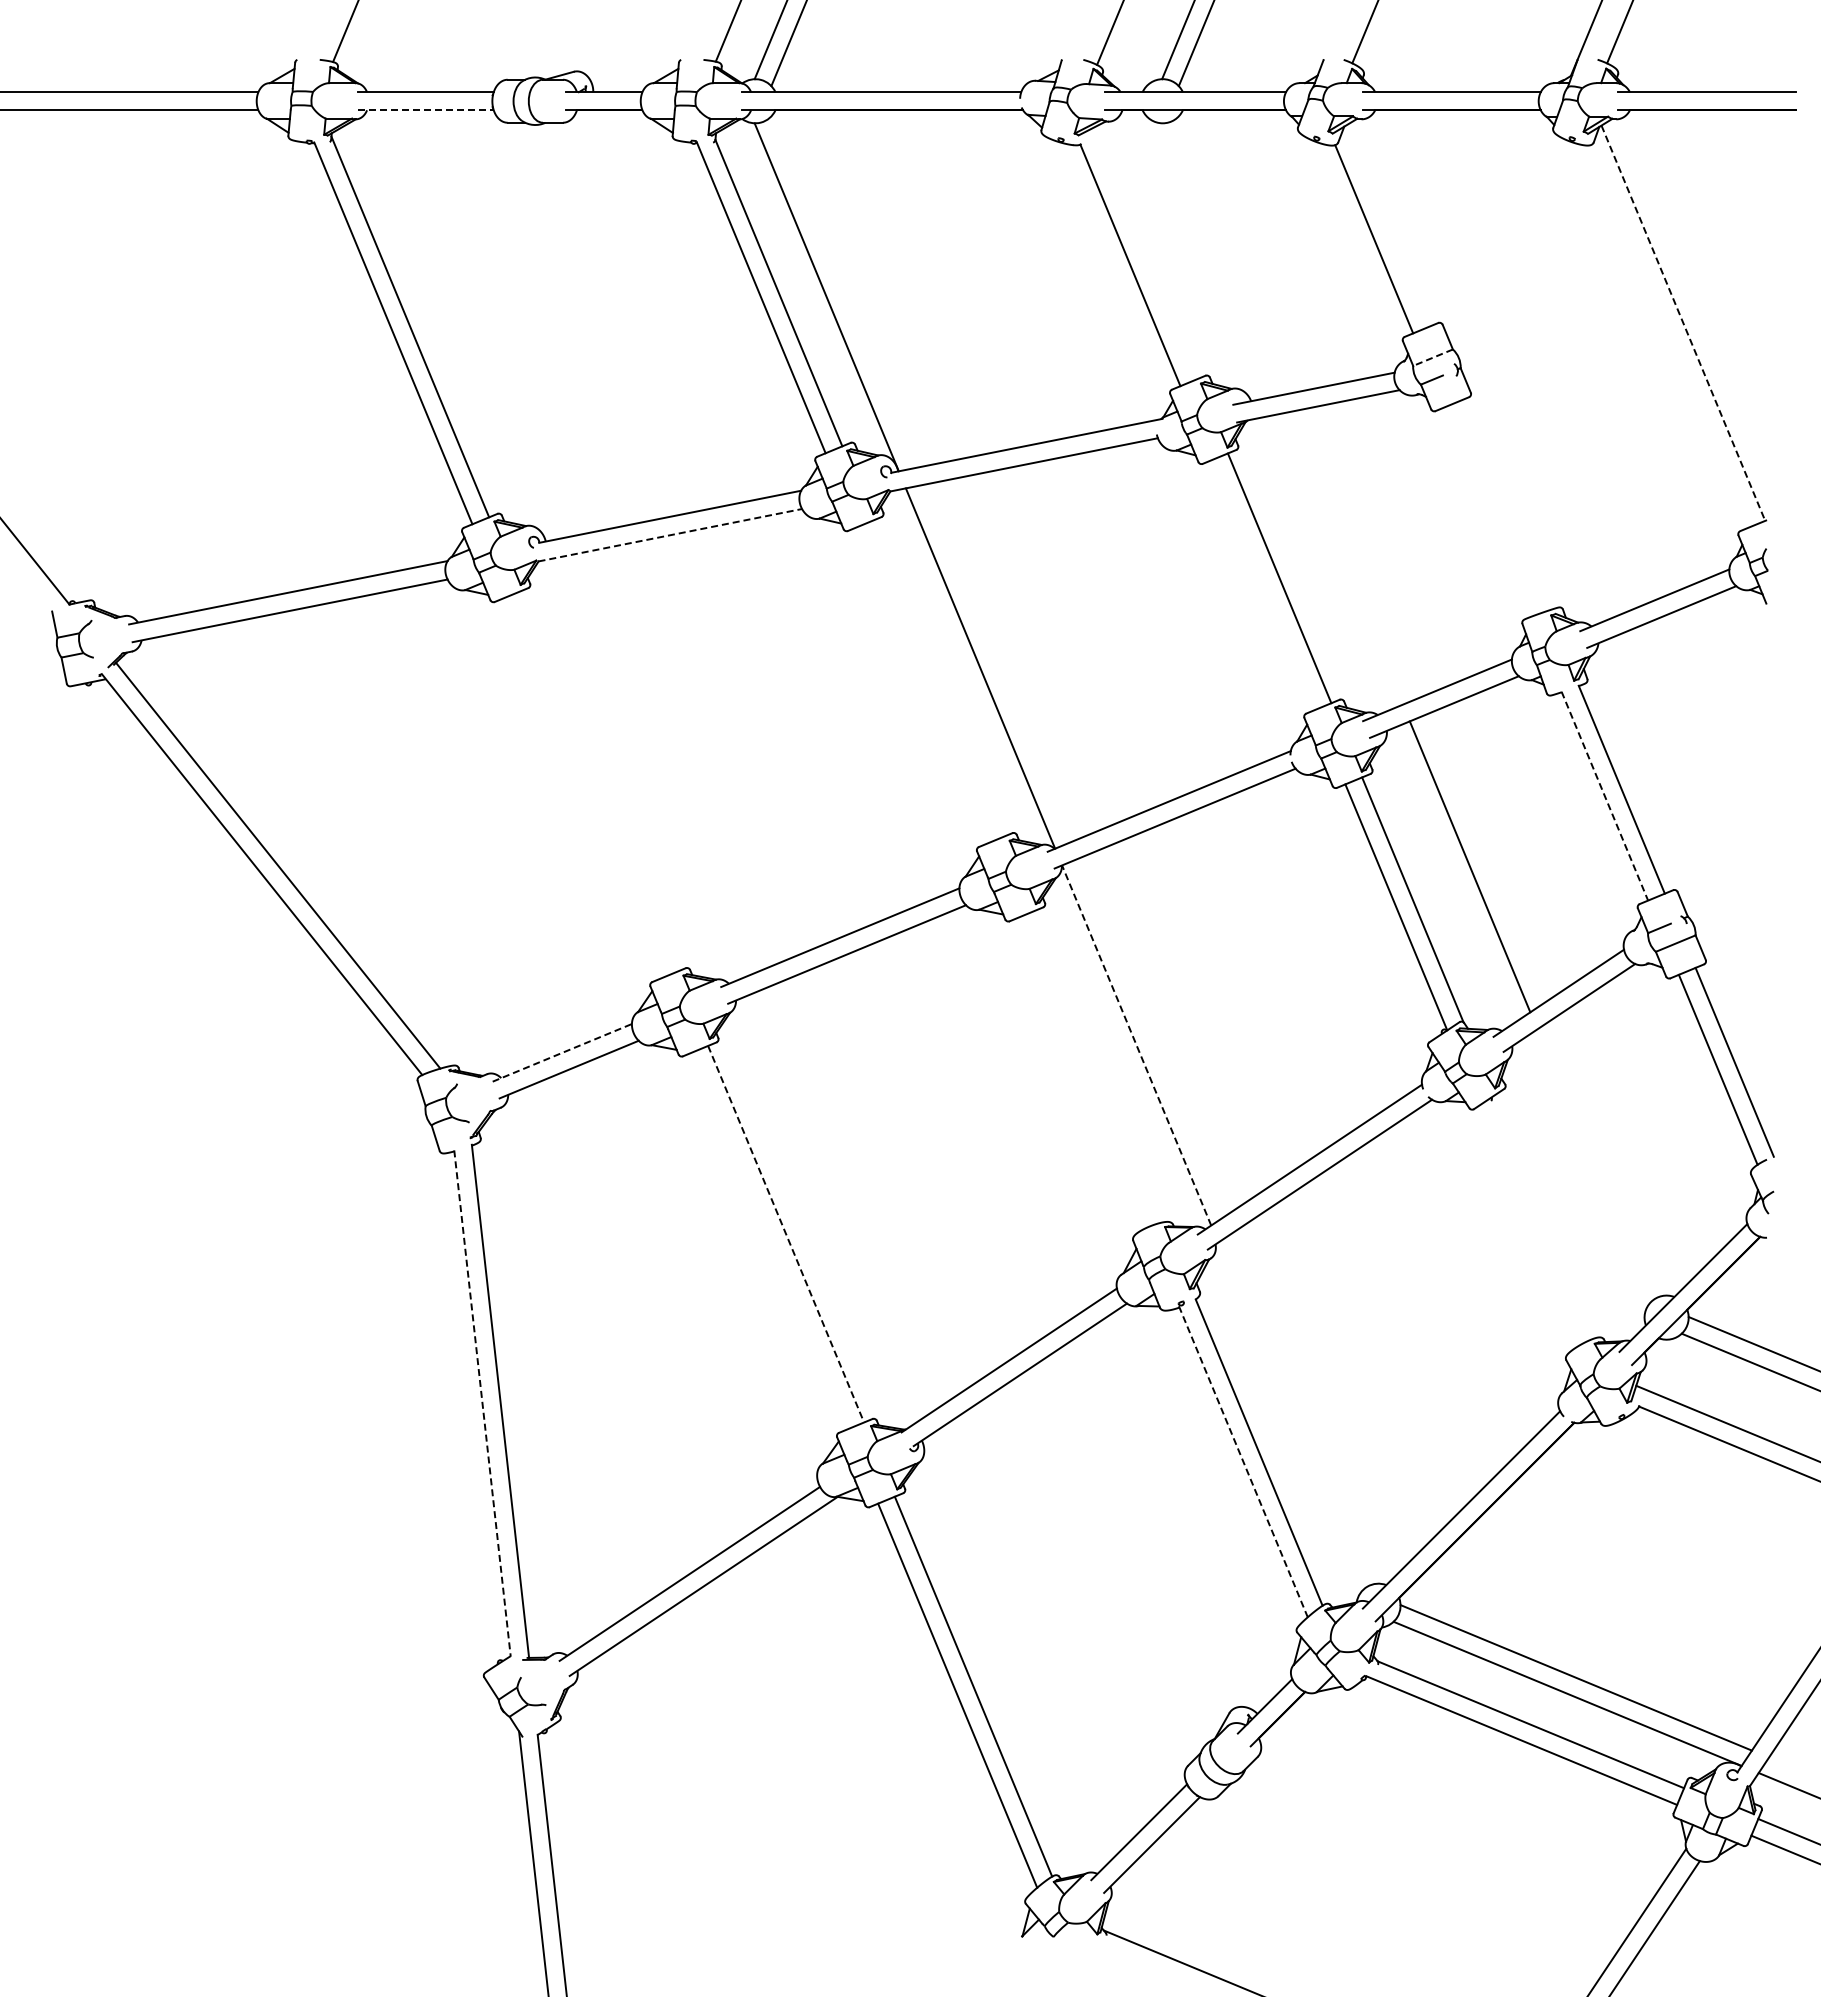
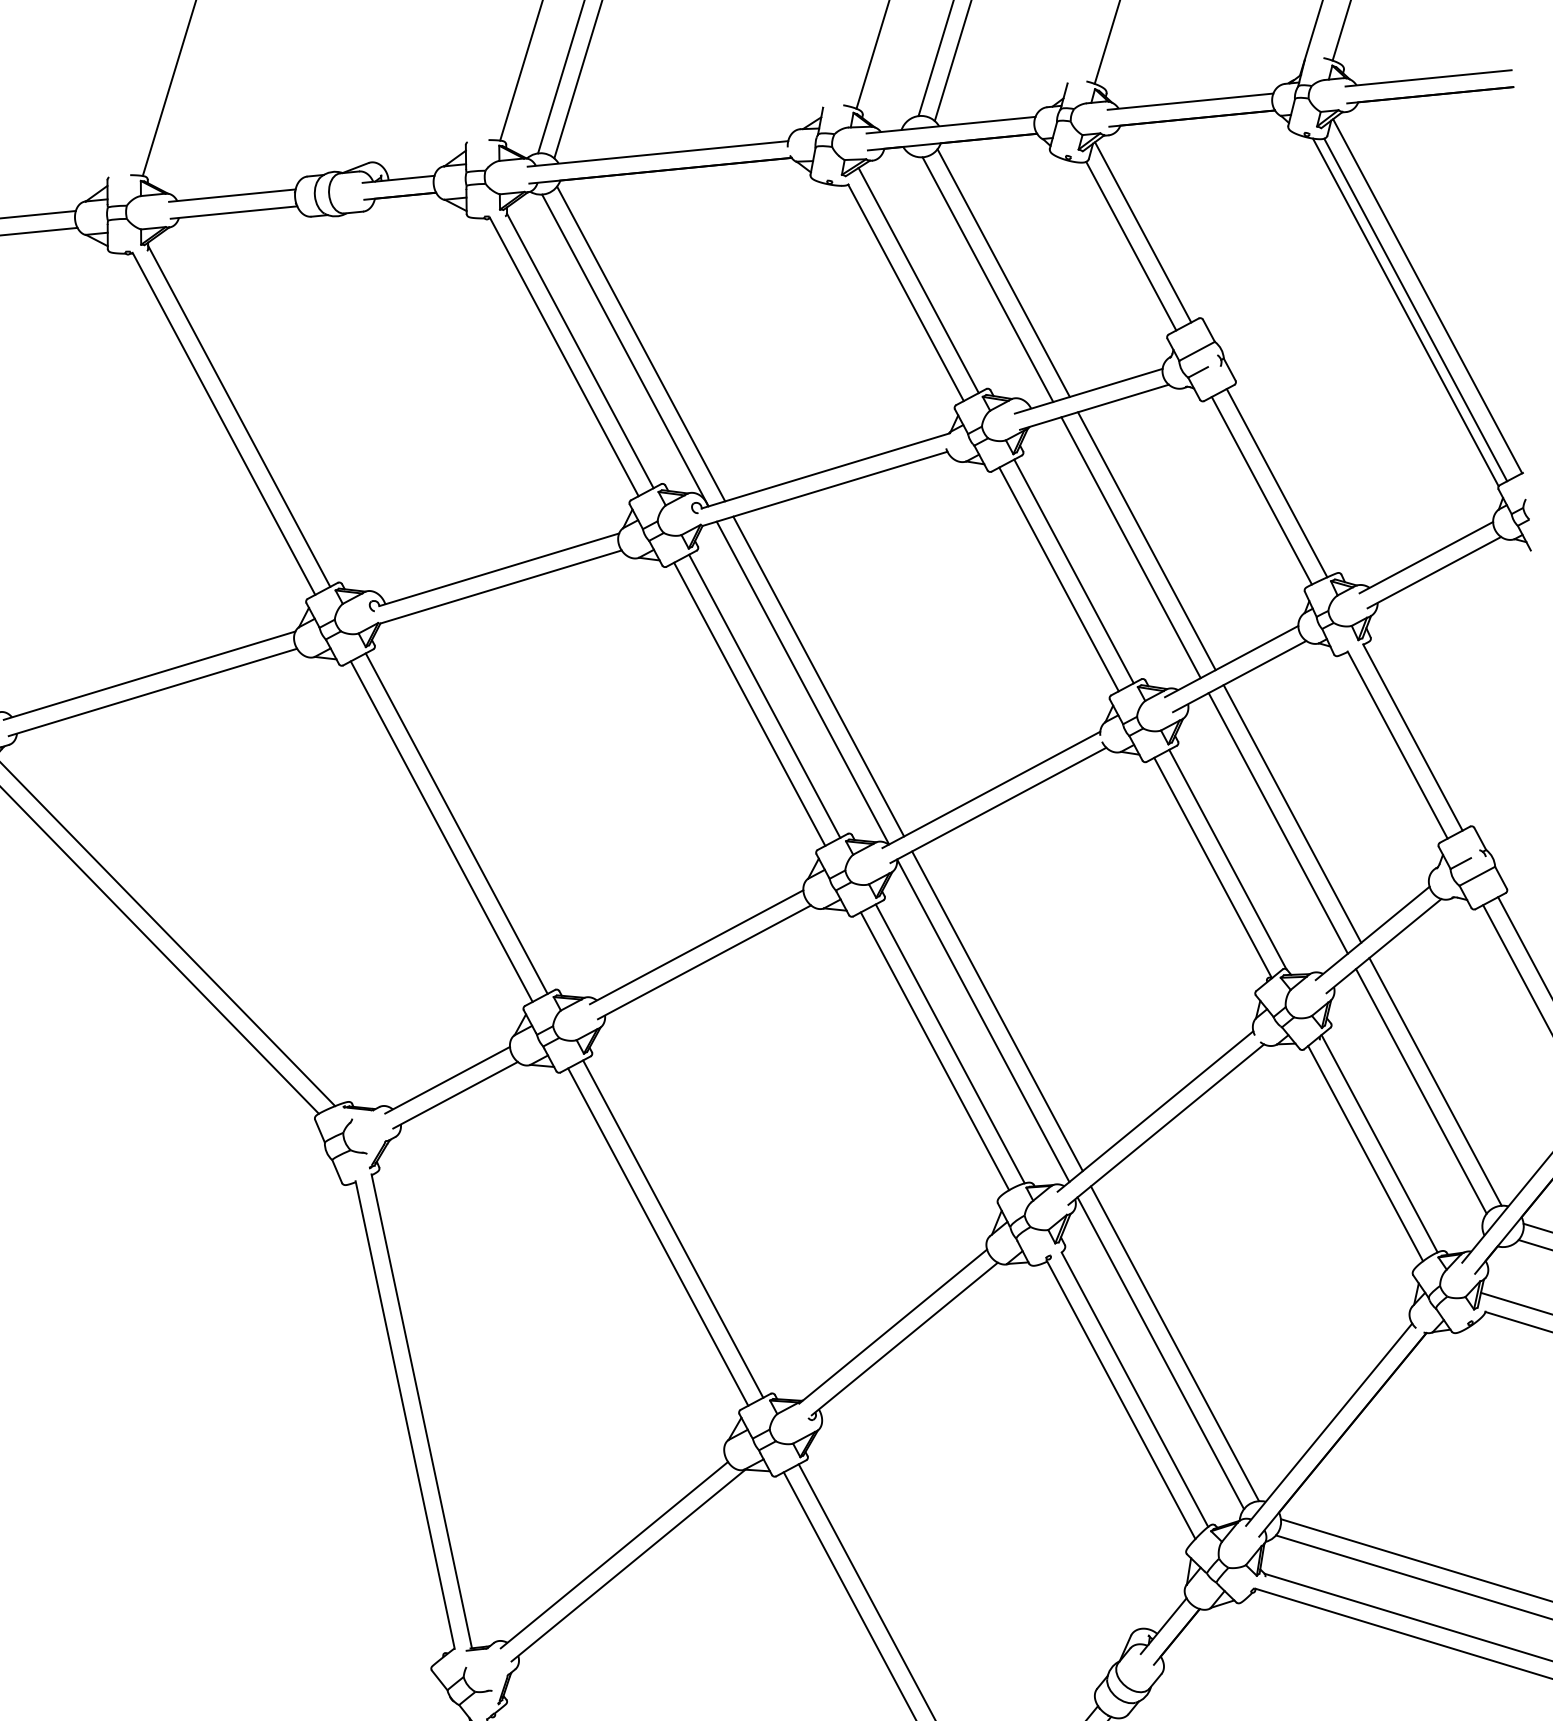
line: (426, 110) -> (234, 212), dashed -> solid
line: (1387, 225) -> (1142, 232), added
line: (1145, 253) -> (919, 280), added
line: (1235, 254) -> (1003, 273), added
line: (1218, 259) -> (987, 279), added
line: (843, 291) -> (640, 343), added
line: (1683, 323) -> (1427, 296), dashed -> solid
line: (1669, 336) -> (1415, 309), added
line: (1658, 338) -> (1405, 312), added
line: (1432, 357) -> (1196, 351), dashed -> solid
line: (1503, 505) -> (1276, 482), added
line: (1486, 511) -> (1261, 490), added
line: (670, 535) -> (501, 587), dashed -> solid
line: (1359, 553) -> (1146, 540), added
line: (1342, 558) -> (1130, 547), added
line: (1262, 585) -> (1058, 579), added
line: (997, 662) -> (818, 675), added
line: (938, 678) -> (764, 696), added
line: (921, 685) -> (749, 704), added
line: (598, 781) -> (456, 823), added
line: (581, 788) -> (441, 831), added
line: (1605, 796) -> (1398, 745), dashed -> solid
line: (1485, 858) -> (1291, 814), added
line: (1152, 1036) -> (997, 1010), added
line: (1136, 1045) -> (983, 1020), dashed -> solid
line: (562, 1052) -> (447, 1079), dashed -> solid
line: (1098, 1066) -> (949, 1043), added
line: (1082, 1072) -> (935, 1050), added
line: (1609, 1157) -> (1435, 1082), added
line: (1593, 1165) -> (1420, 1091), added
line: (1543, 1216) -> (1378, 1143), added
line: (1528, 1226) -> (1365, 1153), added
line: (786, 1234) -> (673, 1229), dashed -> solid
line: (769, 1240) -> (658, 1236), added
line: (482, 1403) -> (405, 1415), dashed -> solid
line: (1306, 1407) -> (1175, 1343), added
line: (1290, 1416) -> (1160, 1353), added
line: (1243, 1462) -> (1121, 1400), dashed -> solid

